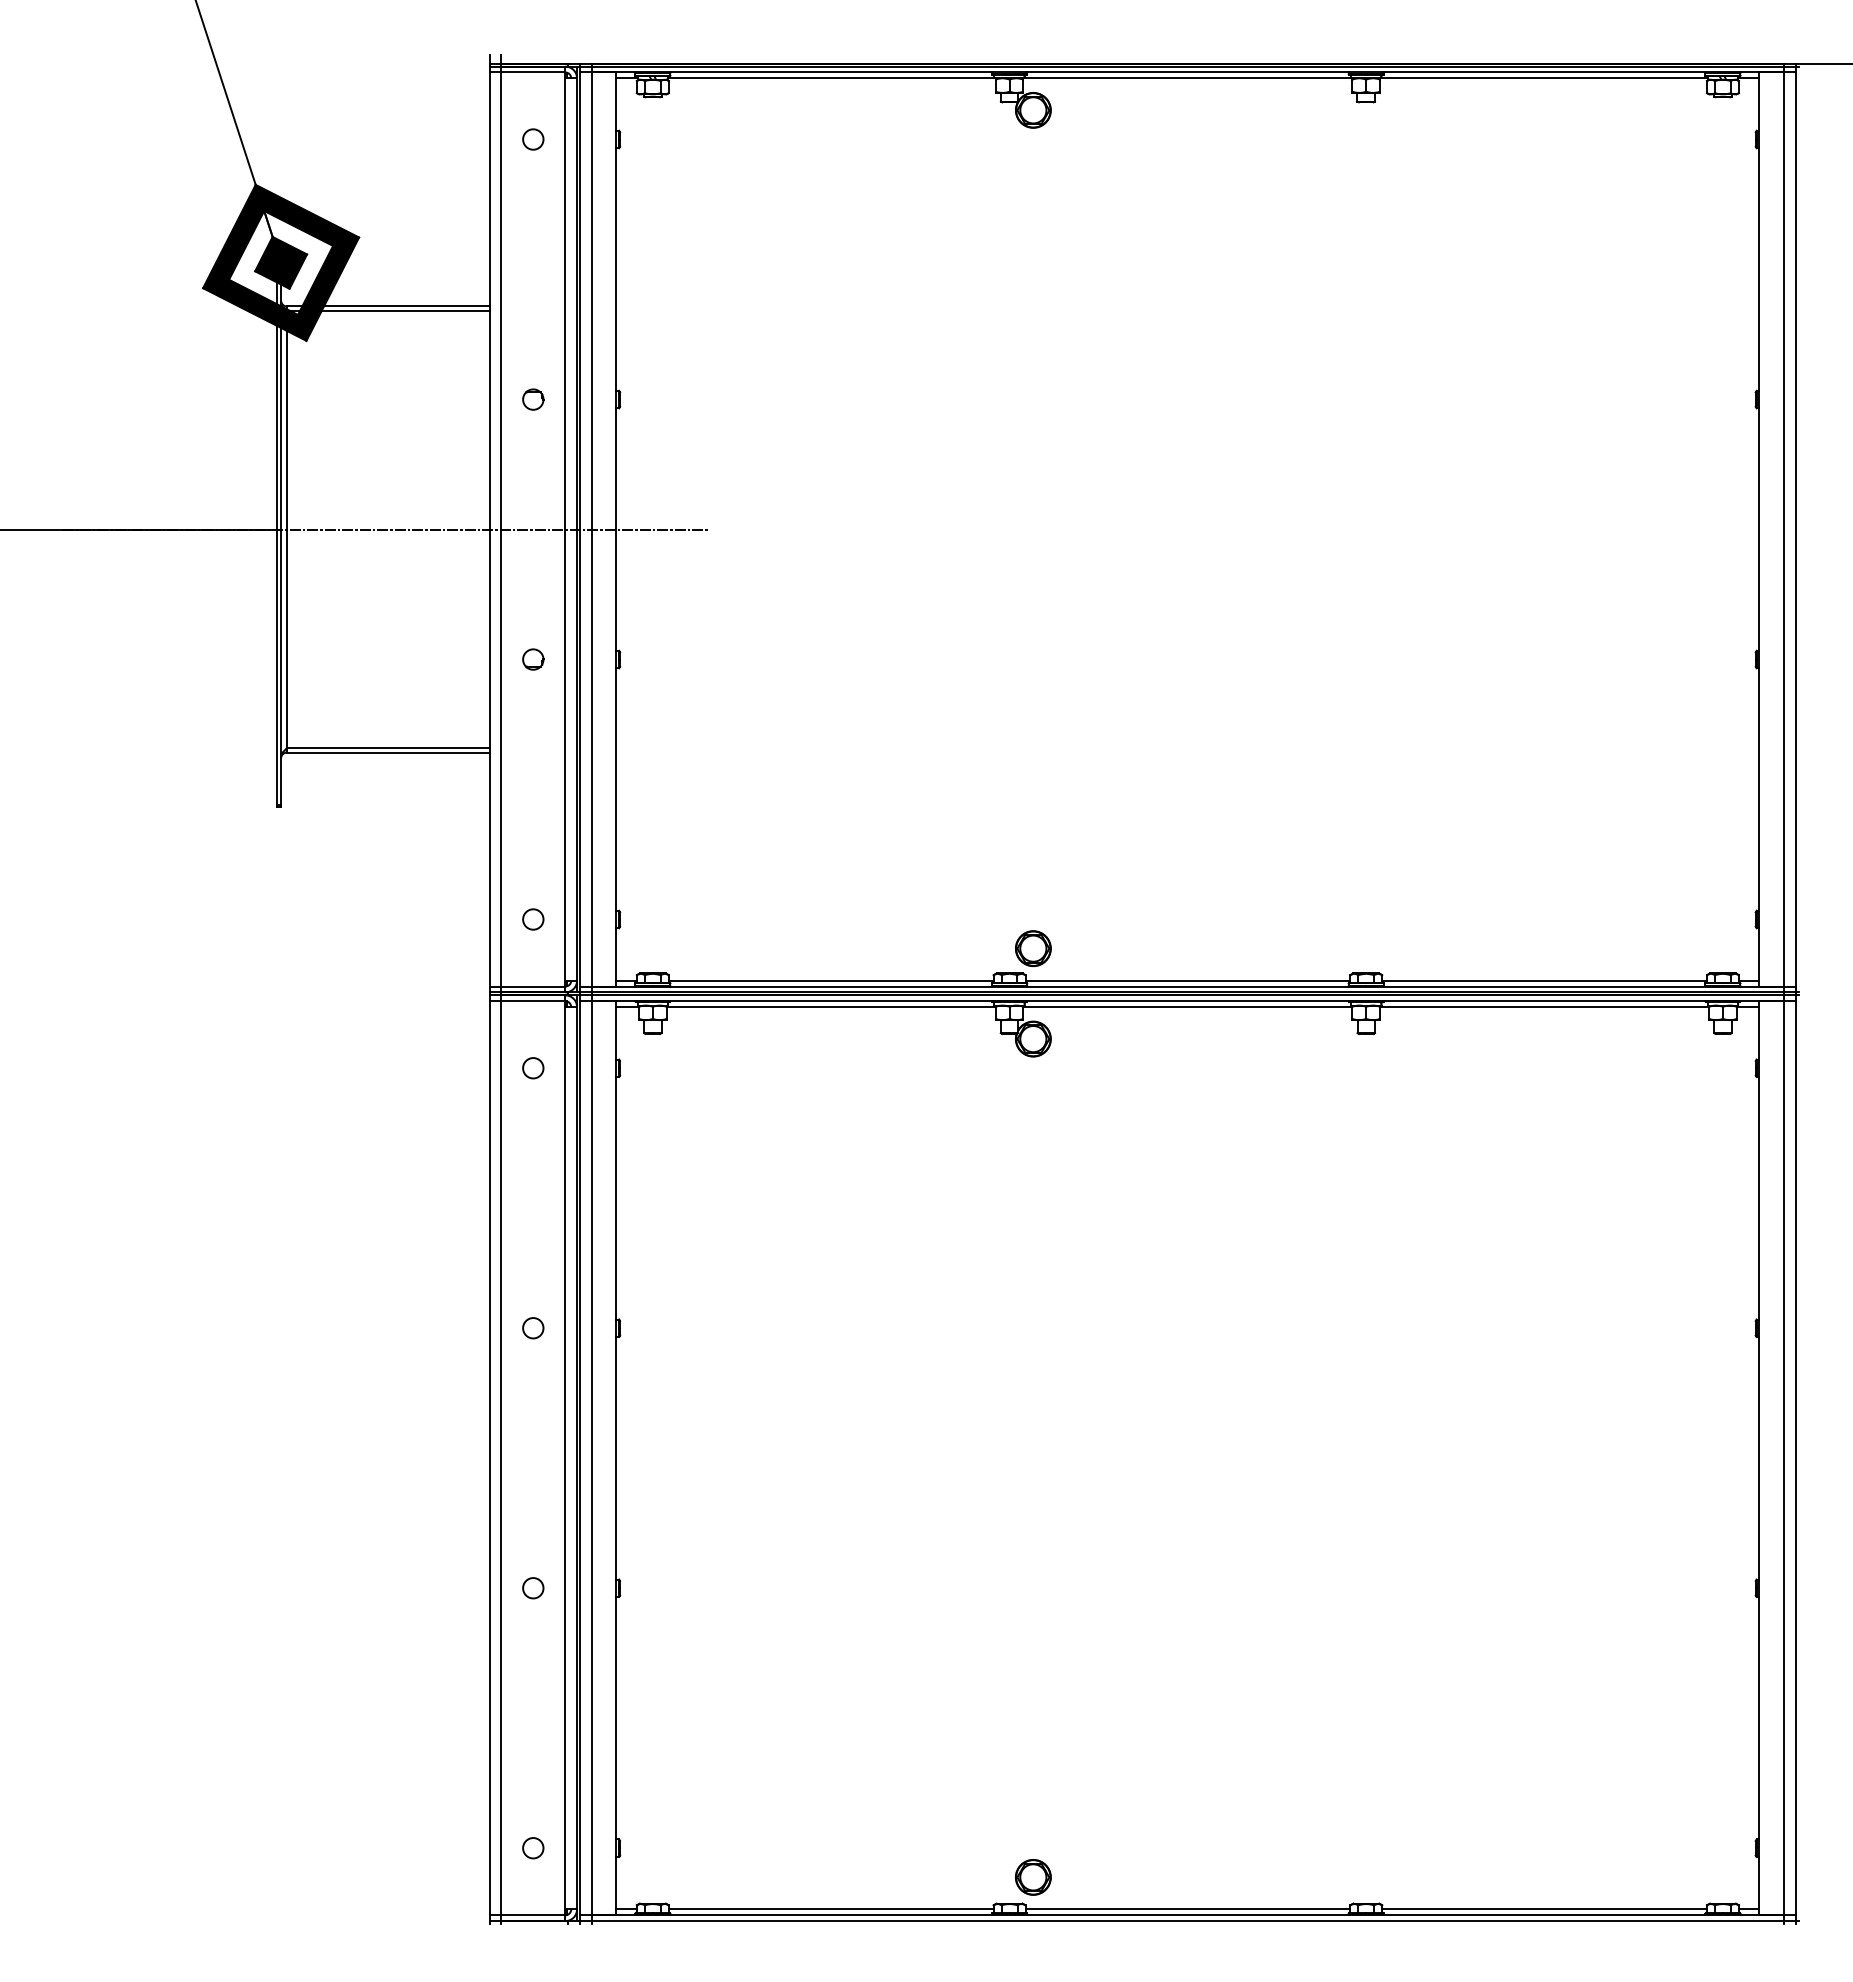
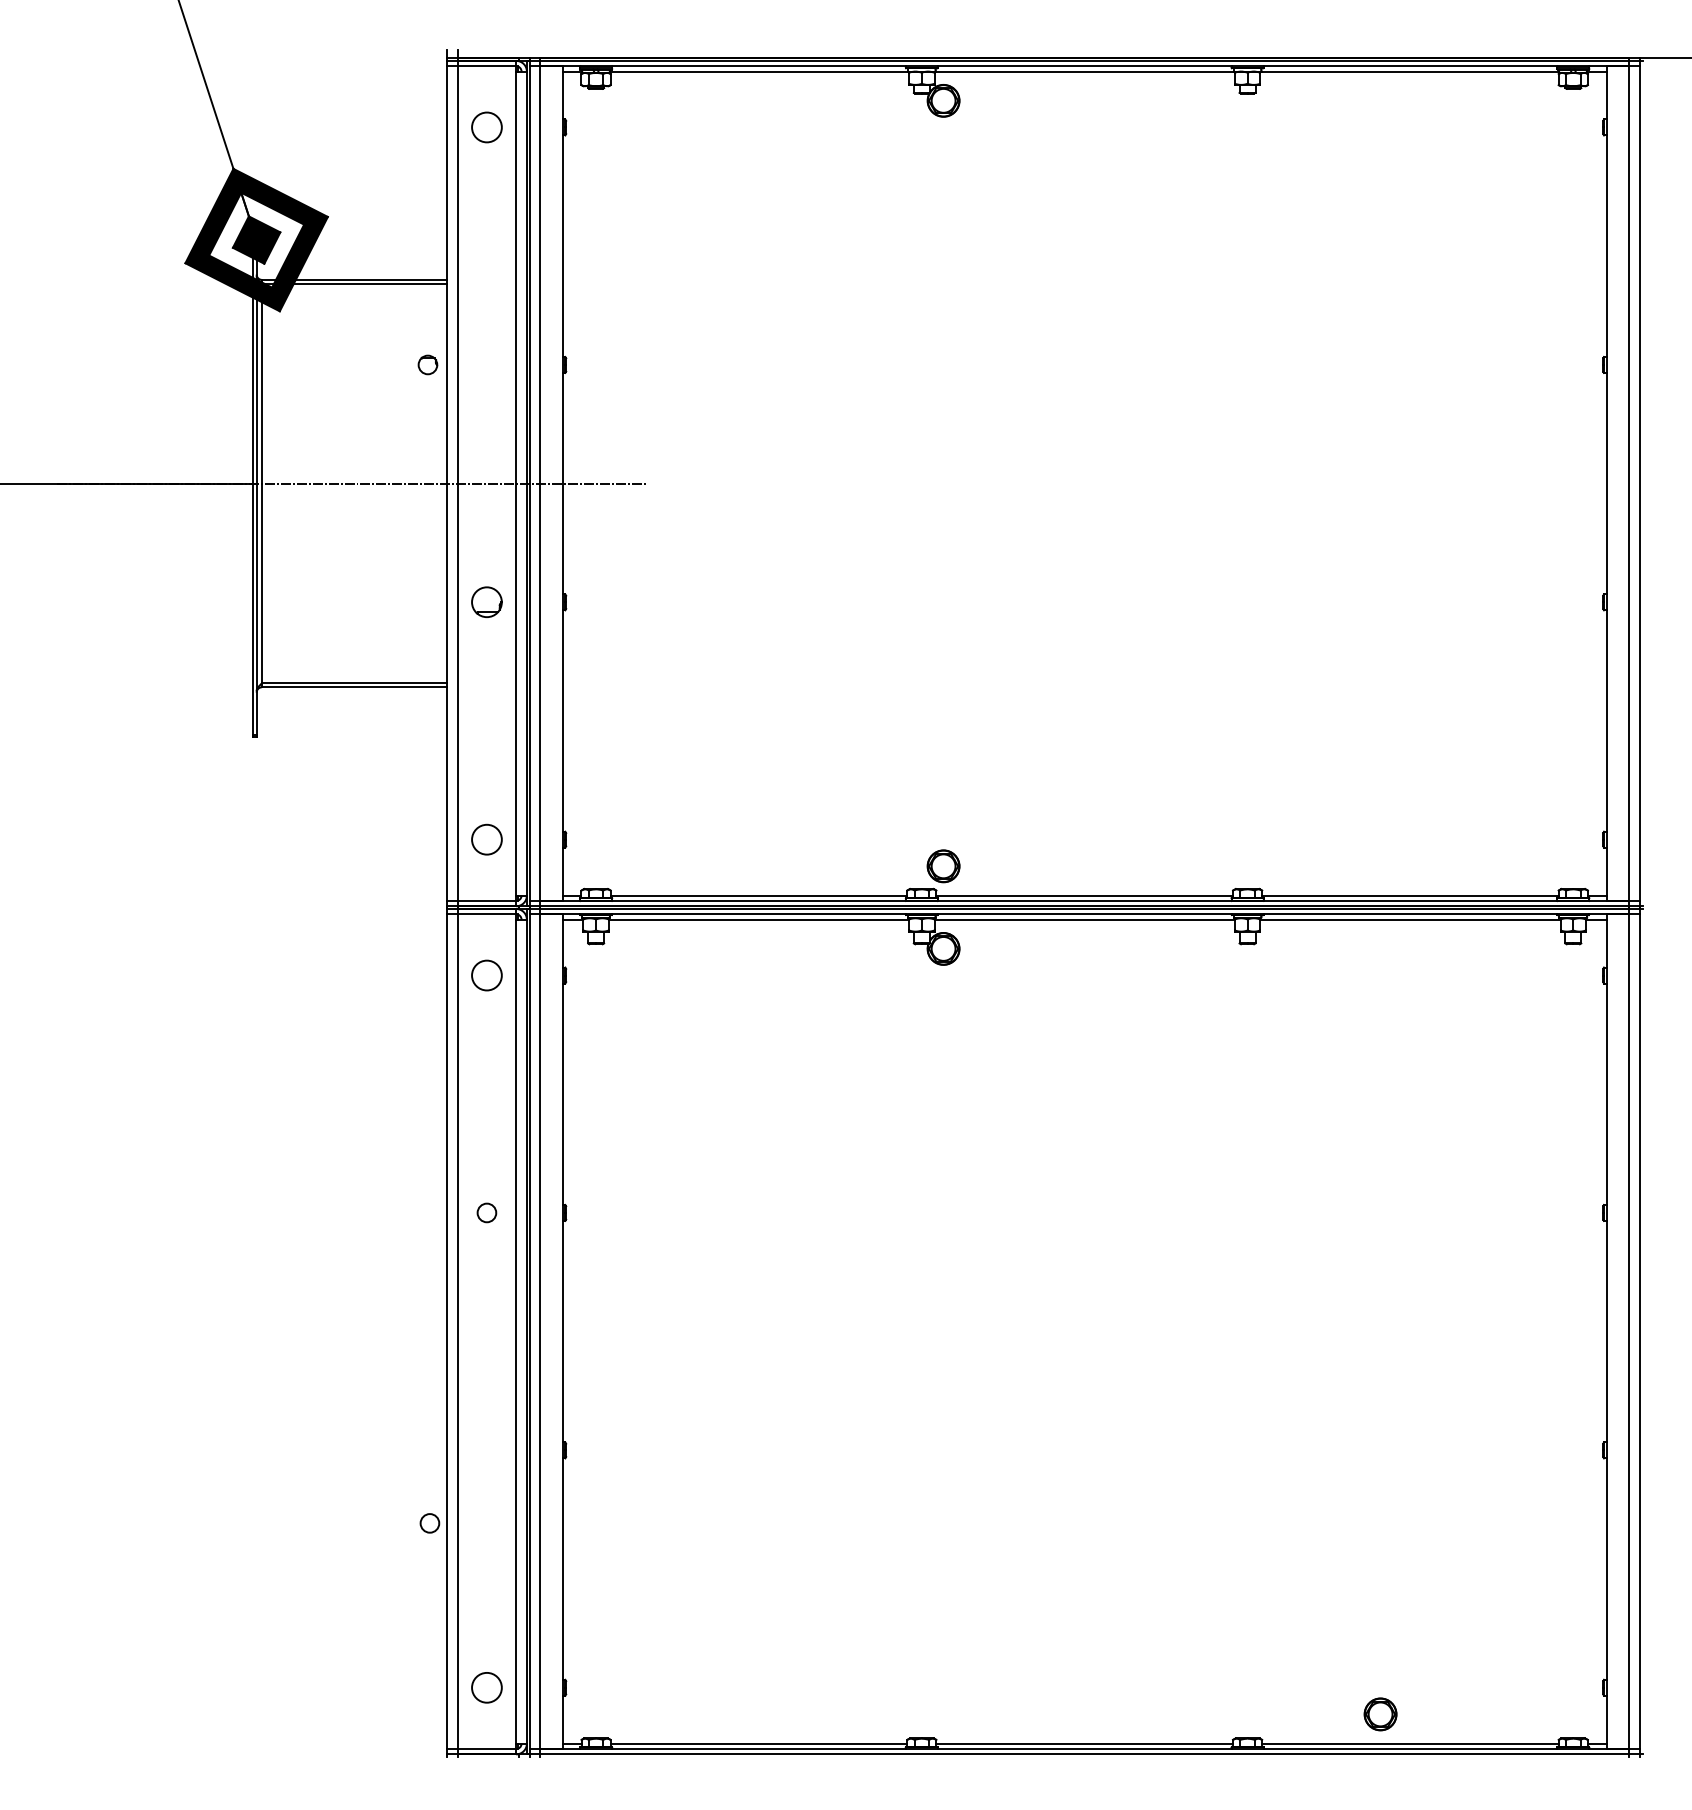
circle: (532, 139) -> (486, 127), size x1.6
part: (532, 399) -> (427, 364), moved
part: (532, 659) -> (486, 602), size x1.6
circle: (532, 919) -> (486, 839), size x1.6
circle: (532, 1068) -> (486, 975), size x1.6
circle: (532, 1588) -> (429, 1523), moved
circle: (532, 1847) -> (486, 1687), size x1.6
part: (1033, 1877) -> (1380, 1714), moved

